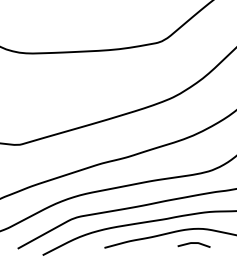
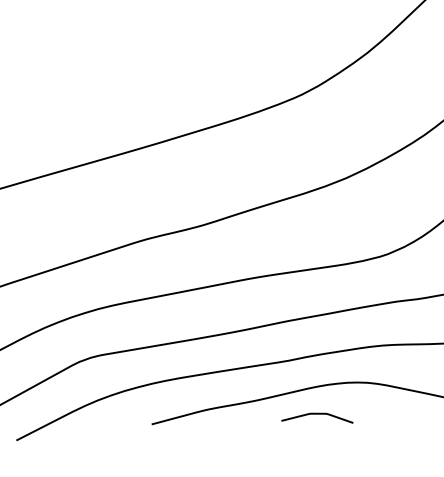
curve: (193, 243) -> (316, 414), moved

